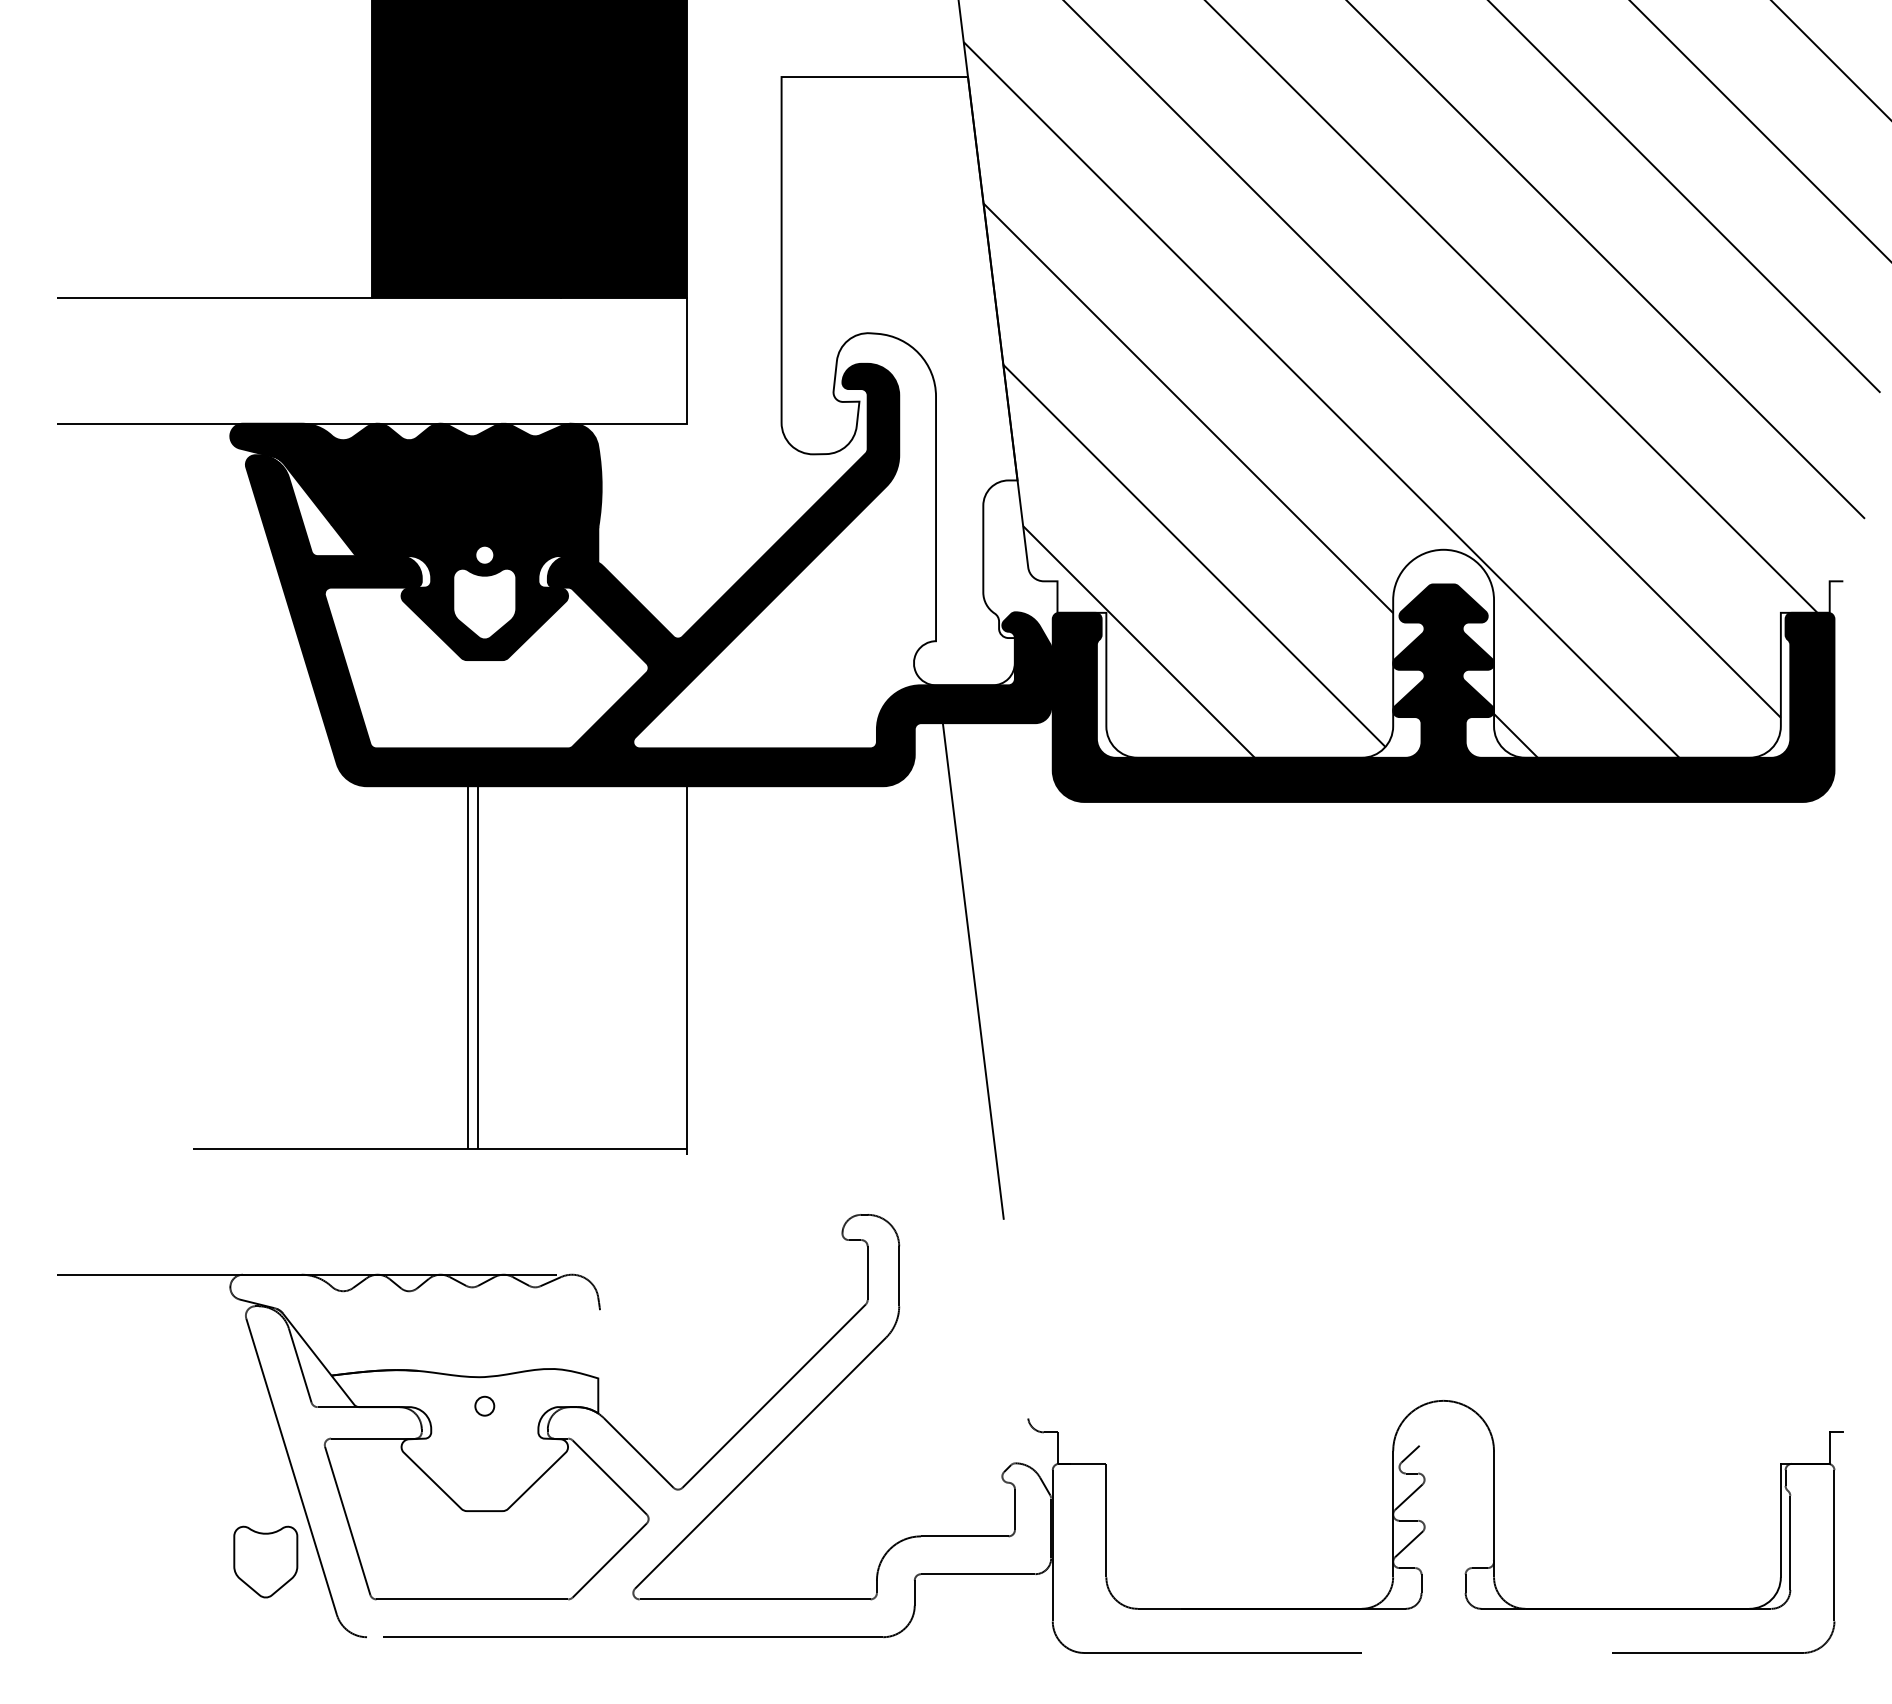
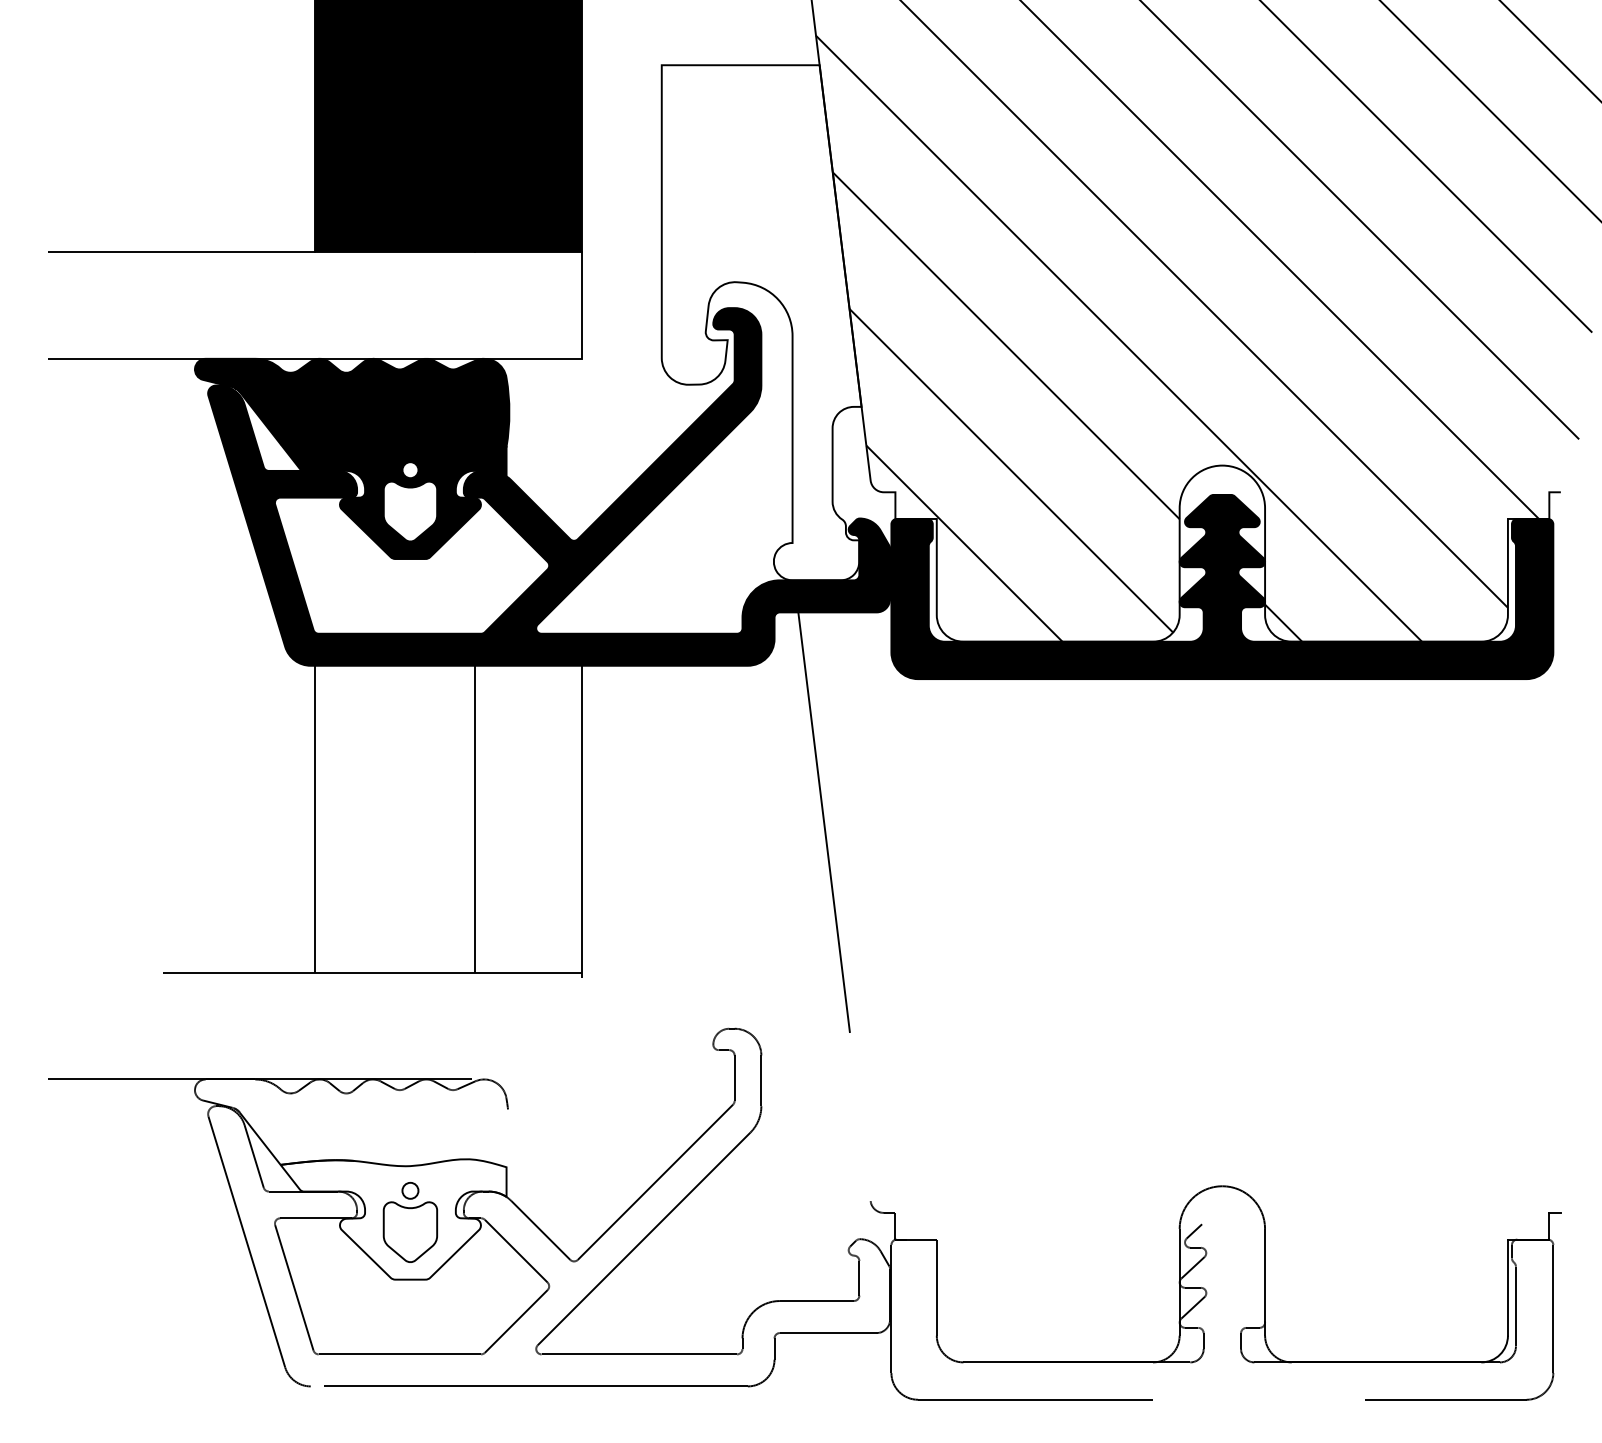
line: (467, 967) -> (314, 819), moved
line: (478, 967) -> (475, 819), moved
part: (265, 1561) -> (410, 1231), moved

